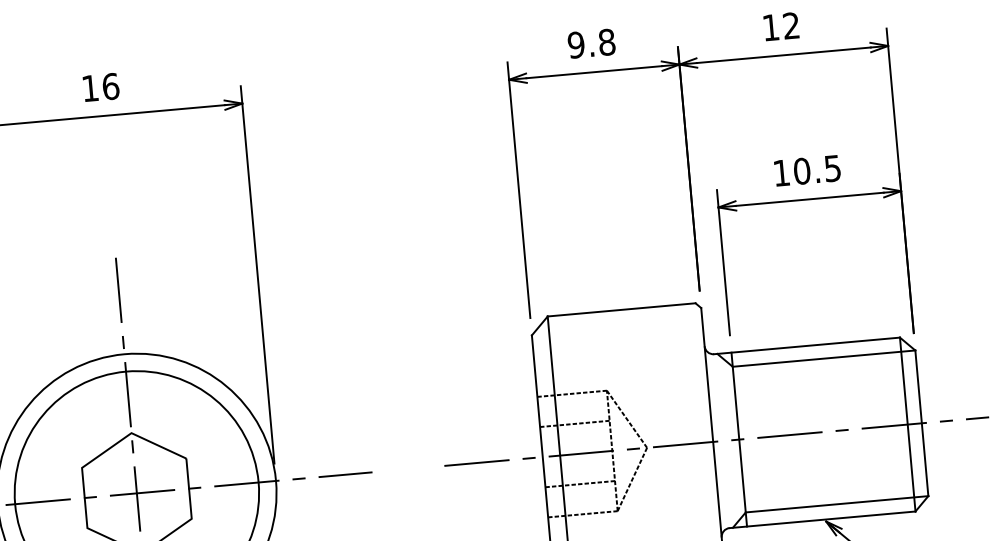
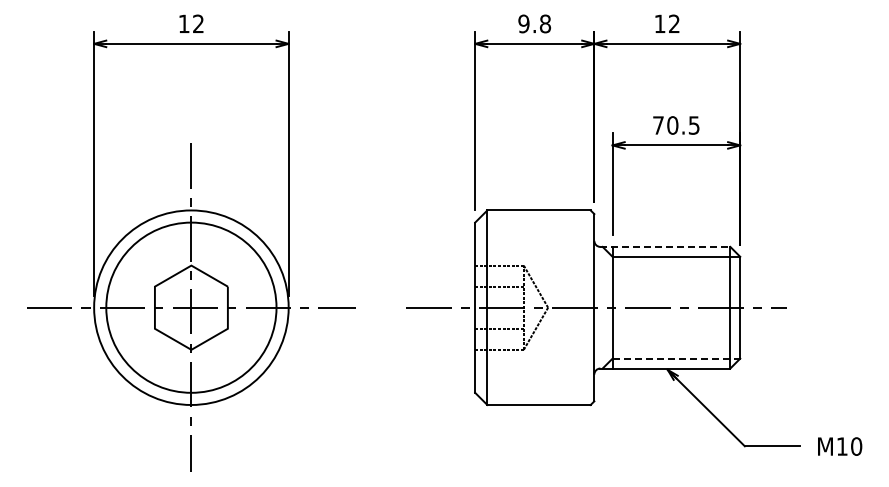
text: (110, 85) -> (198, 23), 16 -> 12
text: (781, 173) -> (658, 125), 10.5 -> 70.5
line: (807, 345) -> (665, 246), solid -> dashed
line: (837, 504) -> (676, 358), solid -> dashed

